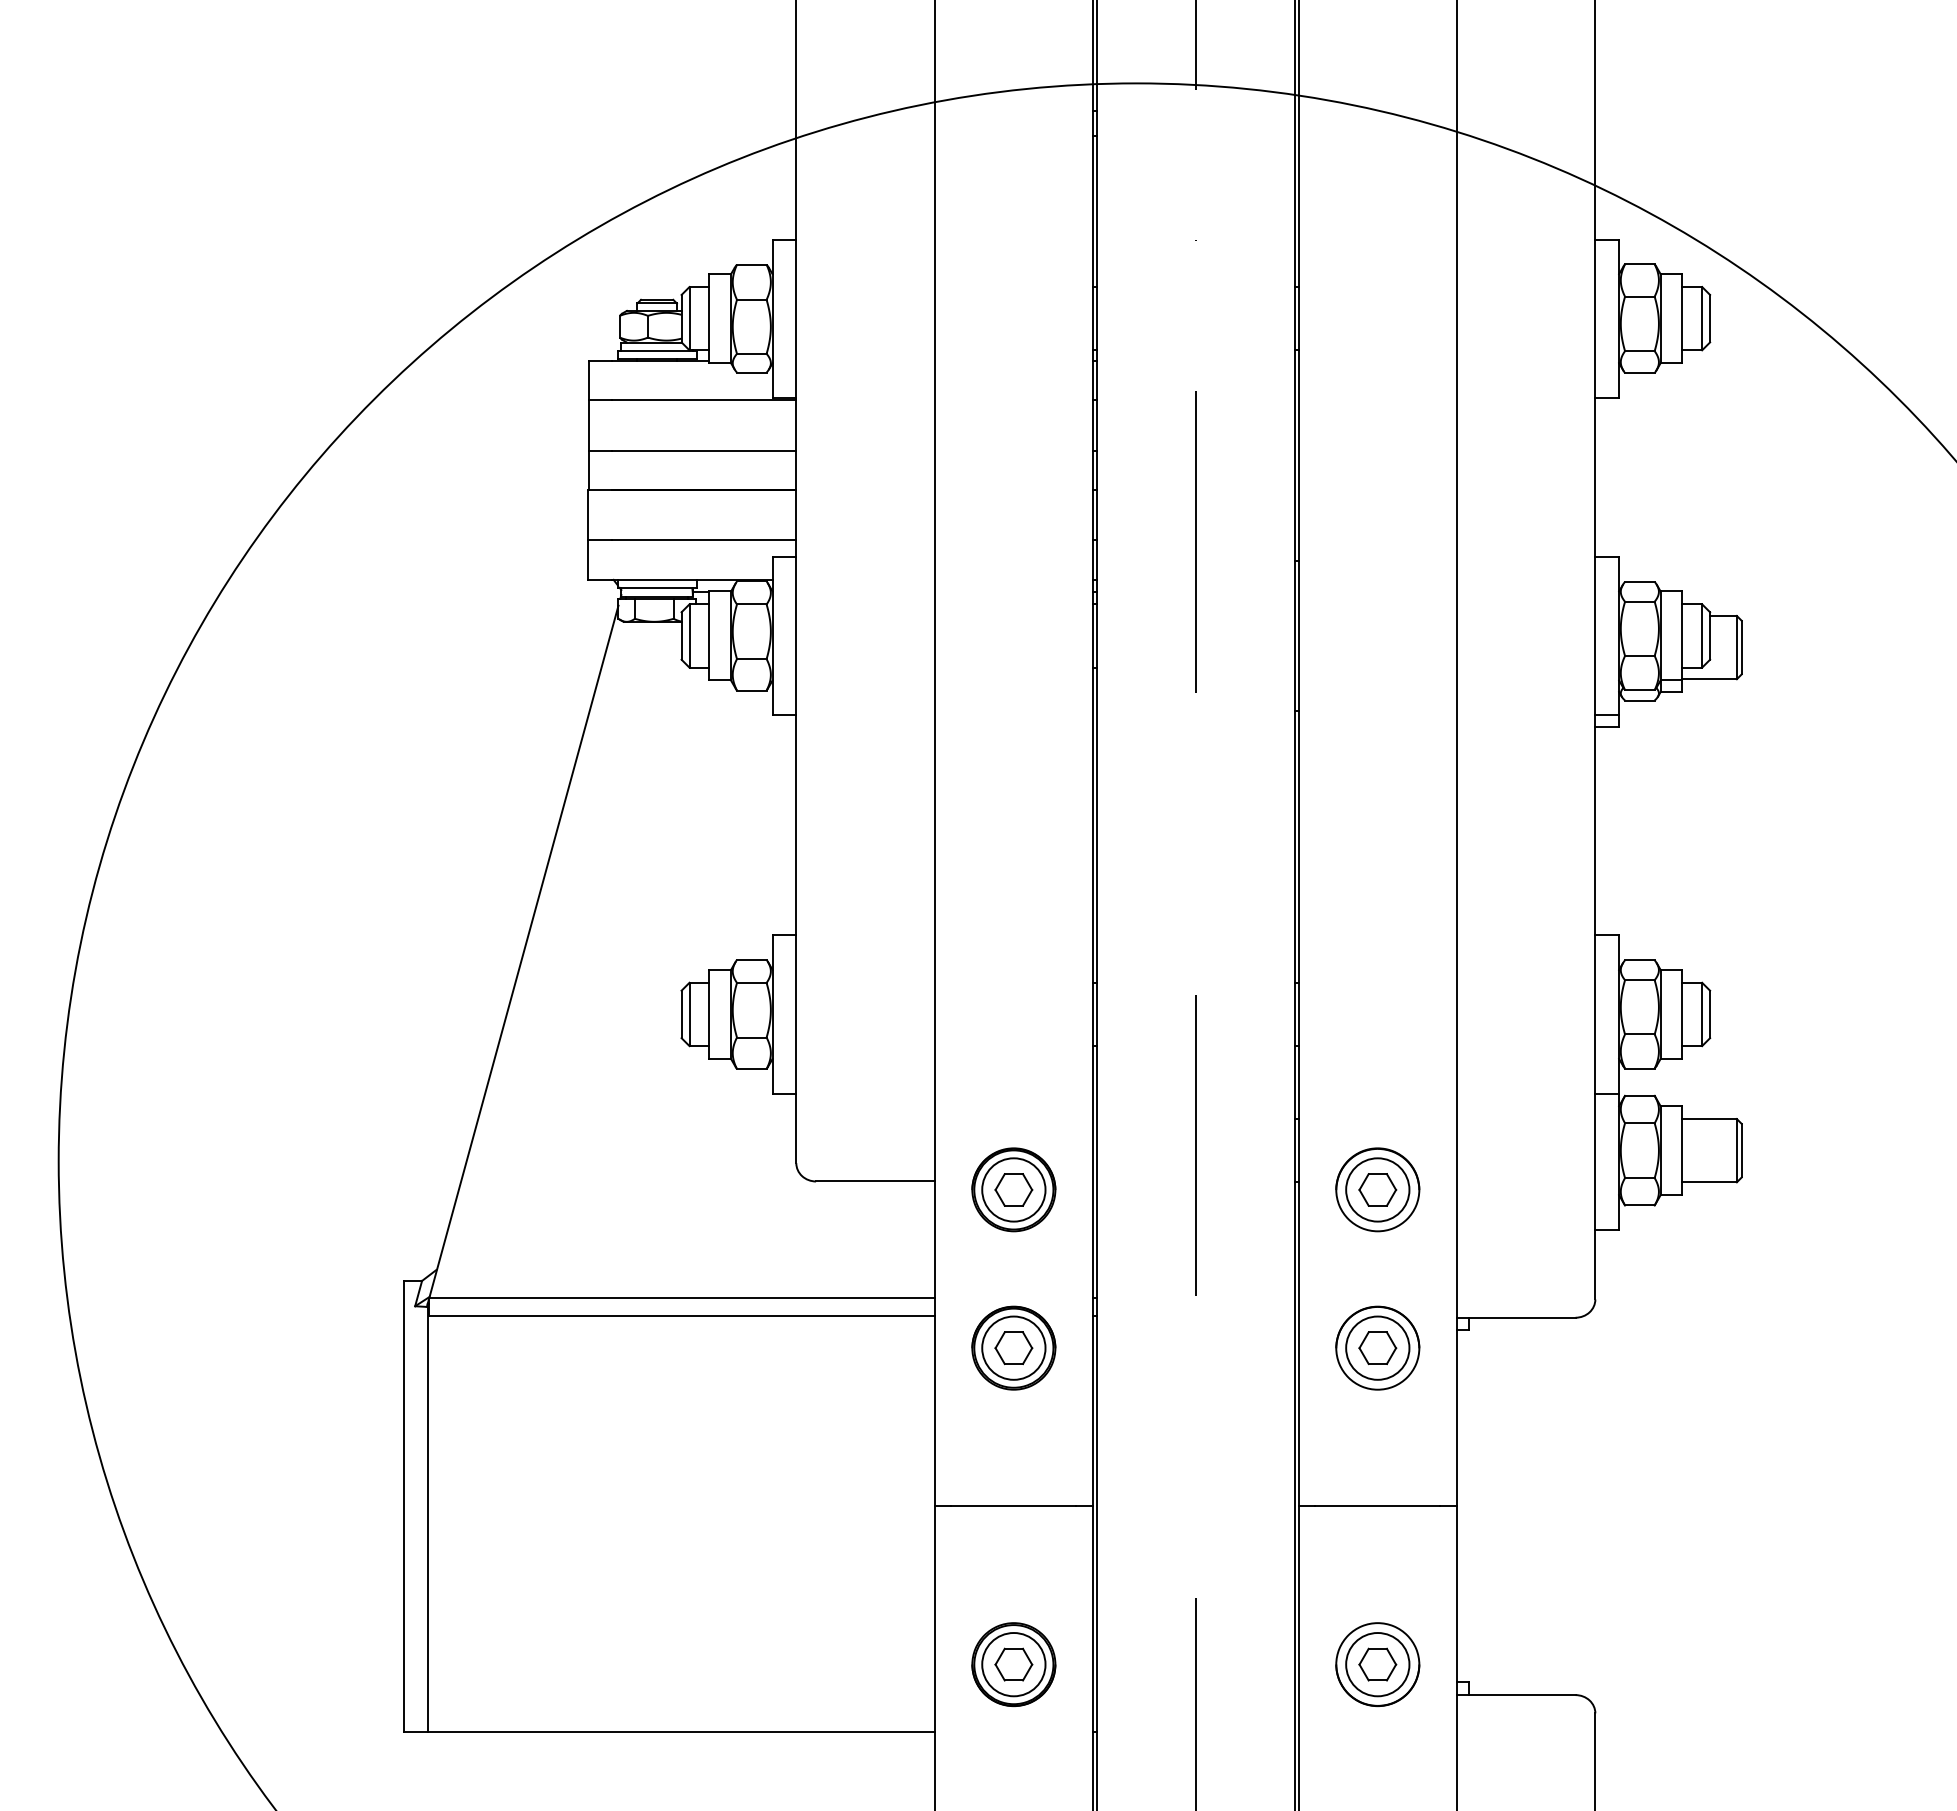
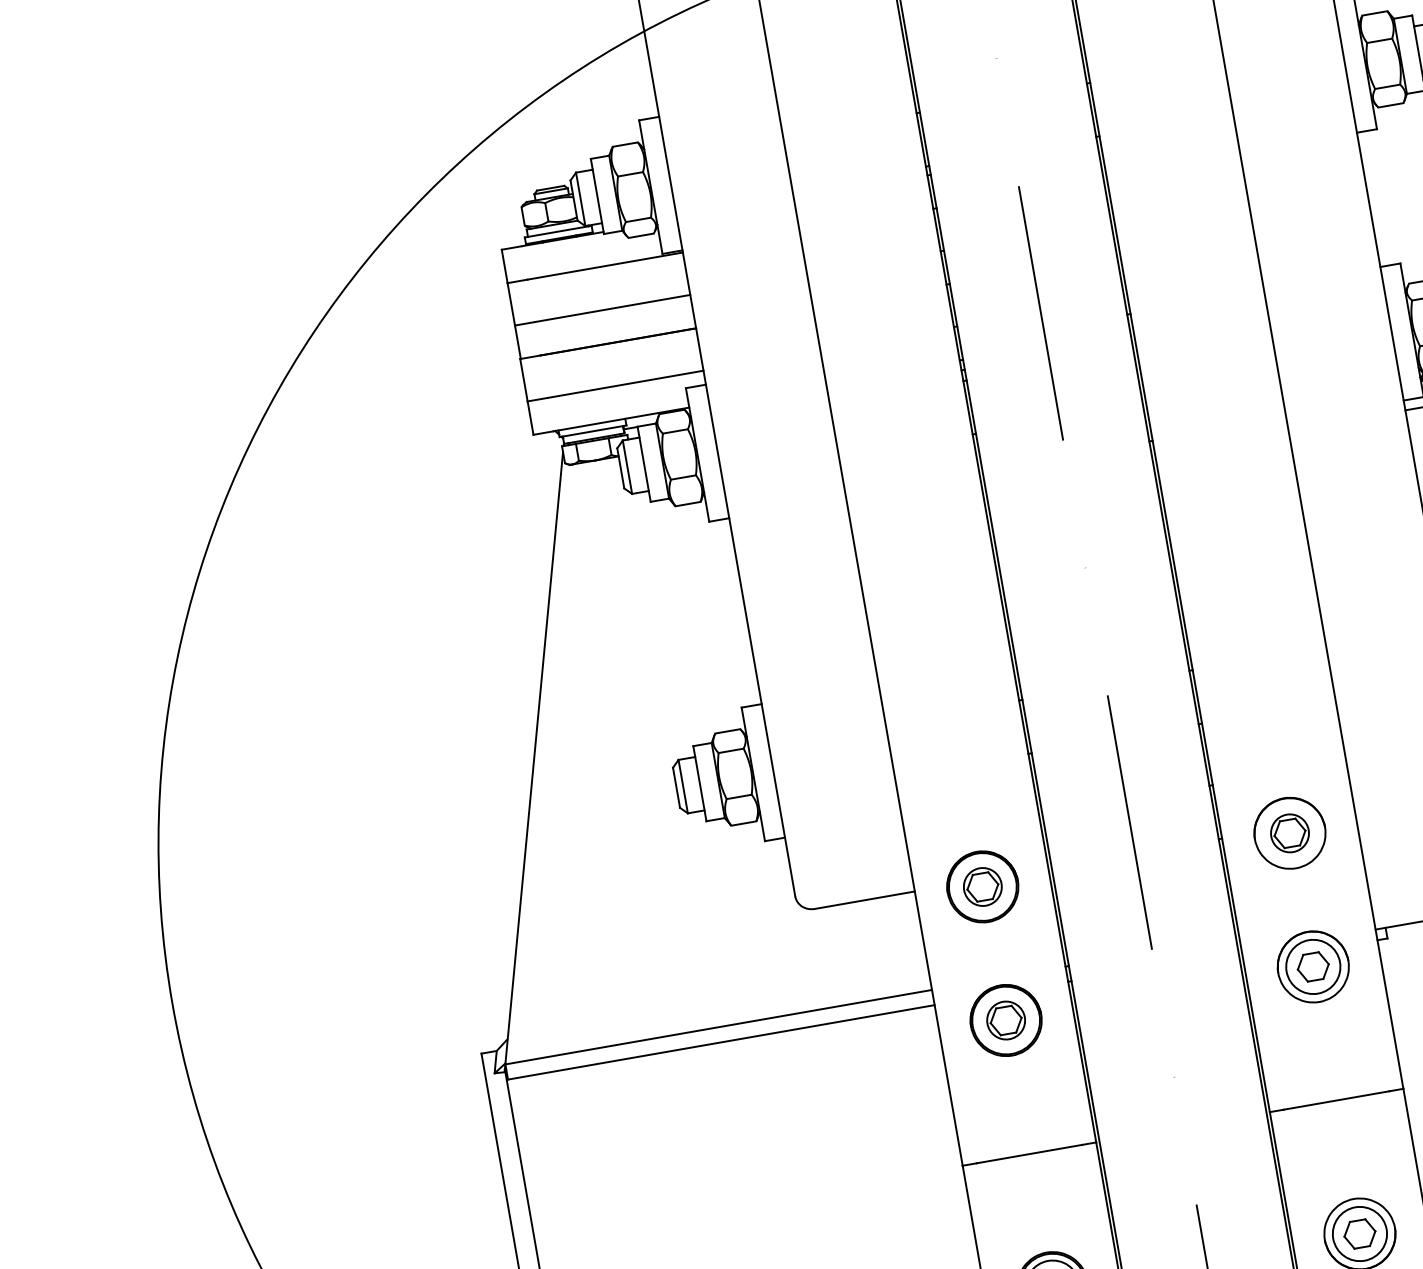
circle: (1013, 1189) -> (982, 886), size x0.7
circle: (1377, 1189) -> (1289, 833), size x0.7
circle: (1013, 1347) -> (1005, 1020), size x0.7

